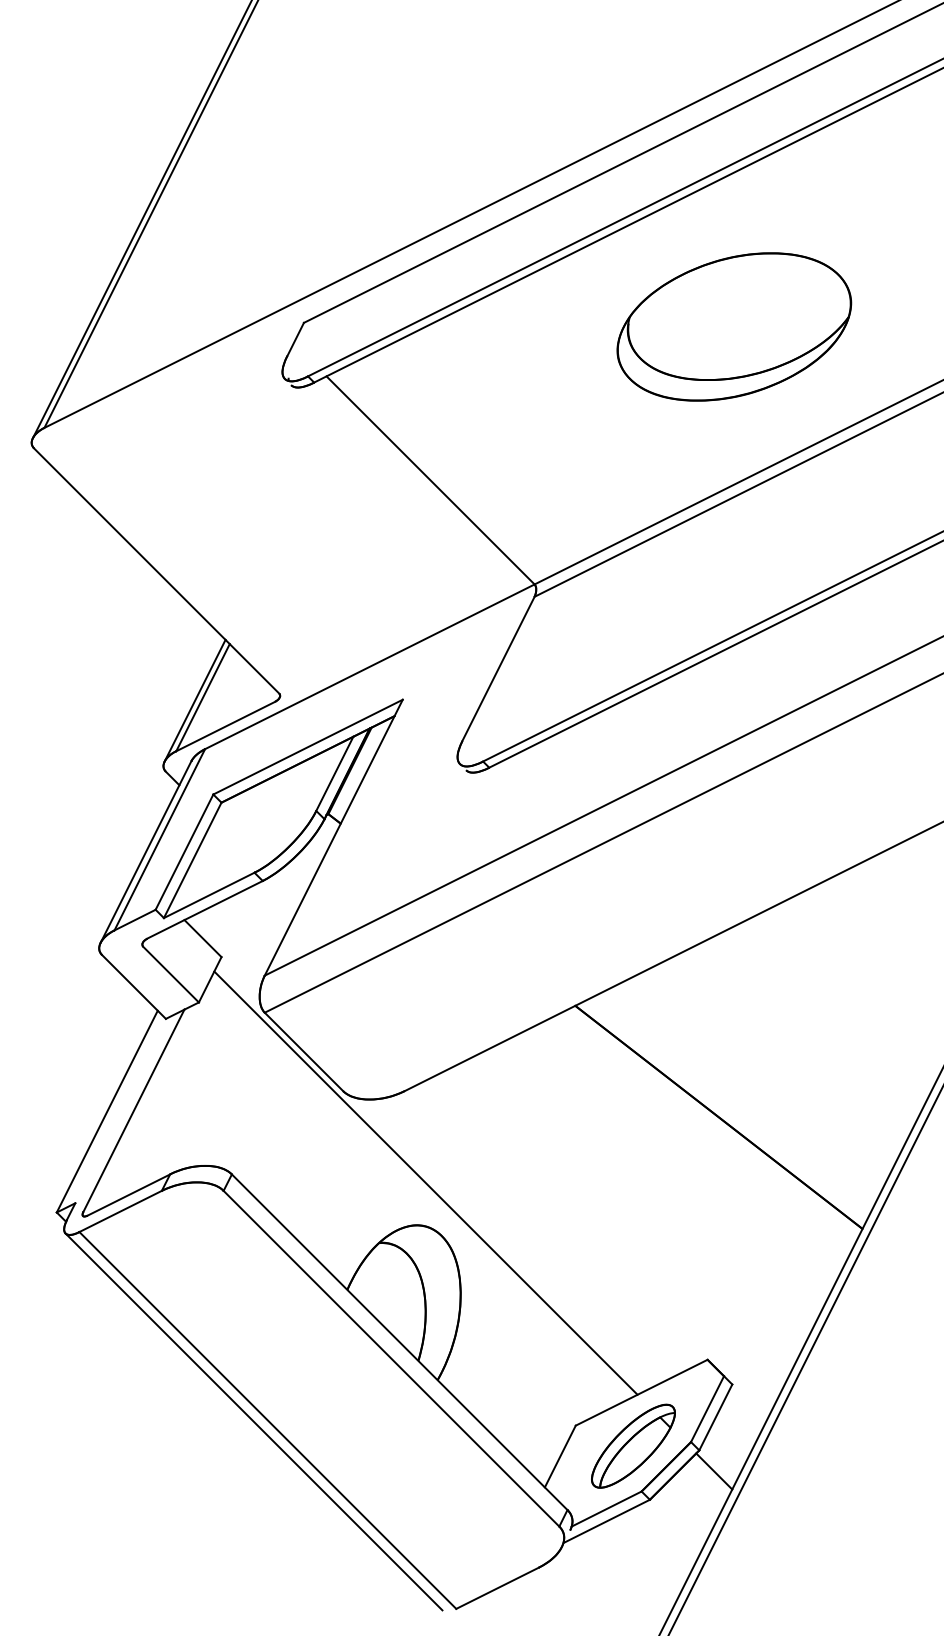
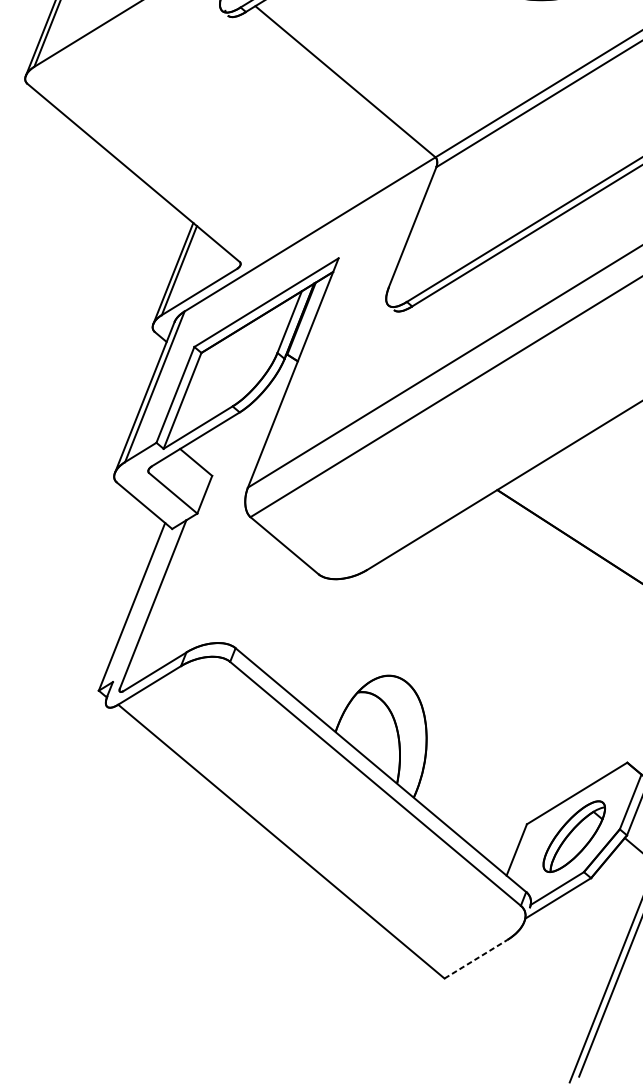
line: (425, 1182) -> (390, 641), removed
line: (253, 1421) -> (270, 843), removed
line: (497, 1588) -> (475, 959), solid -> dashed

